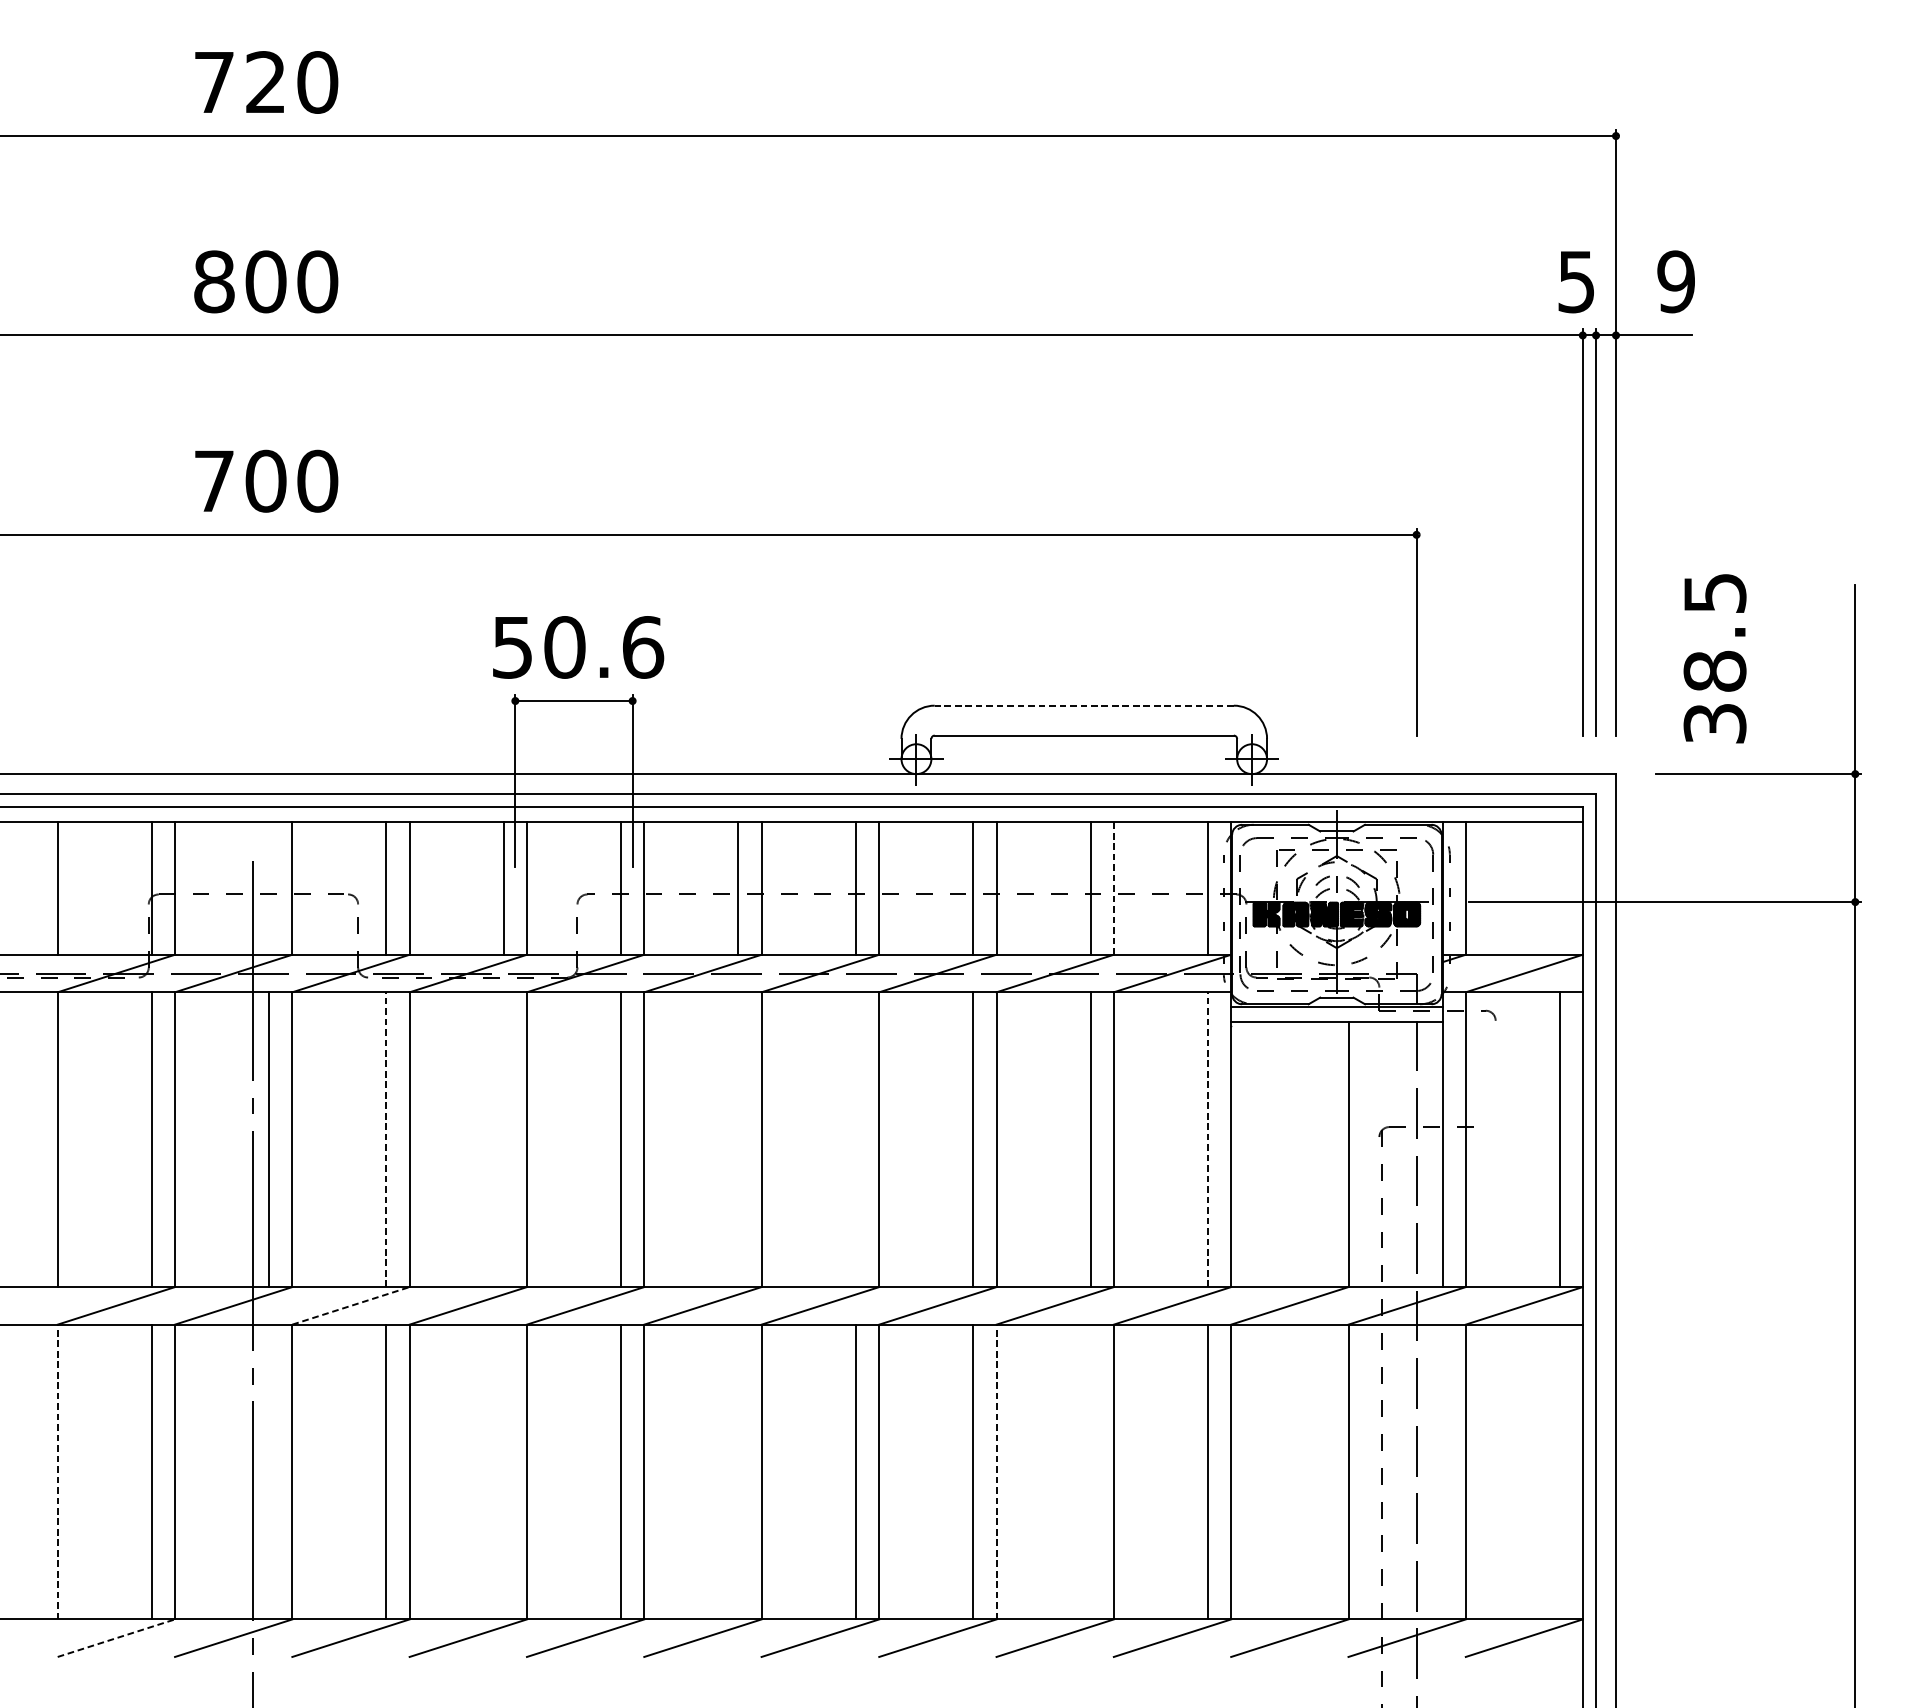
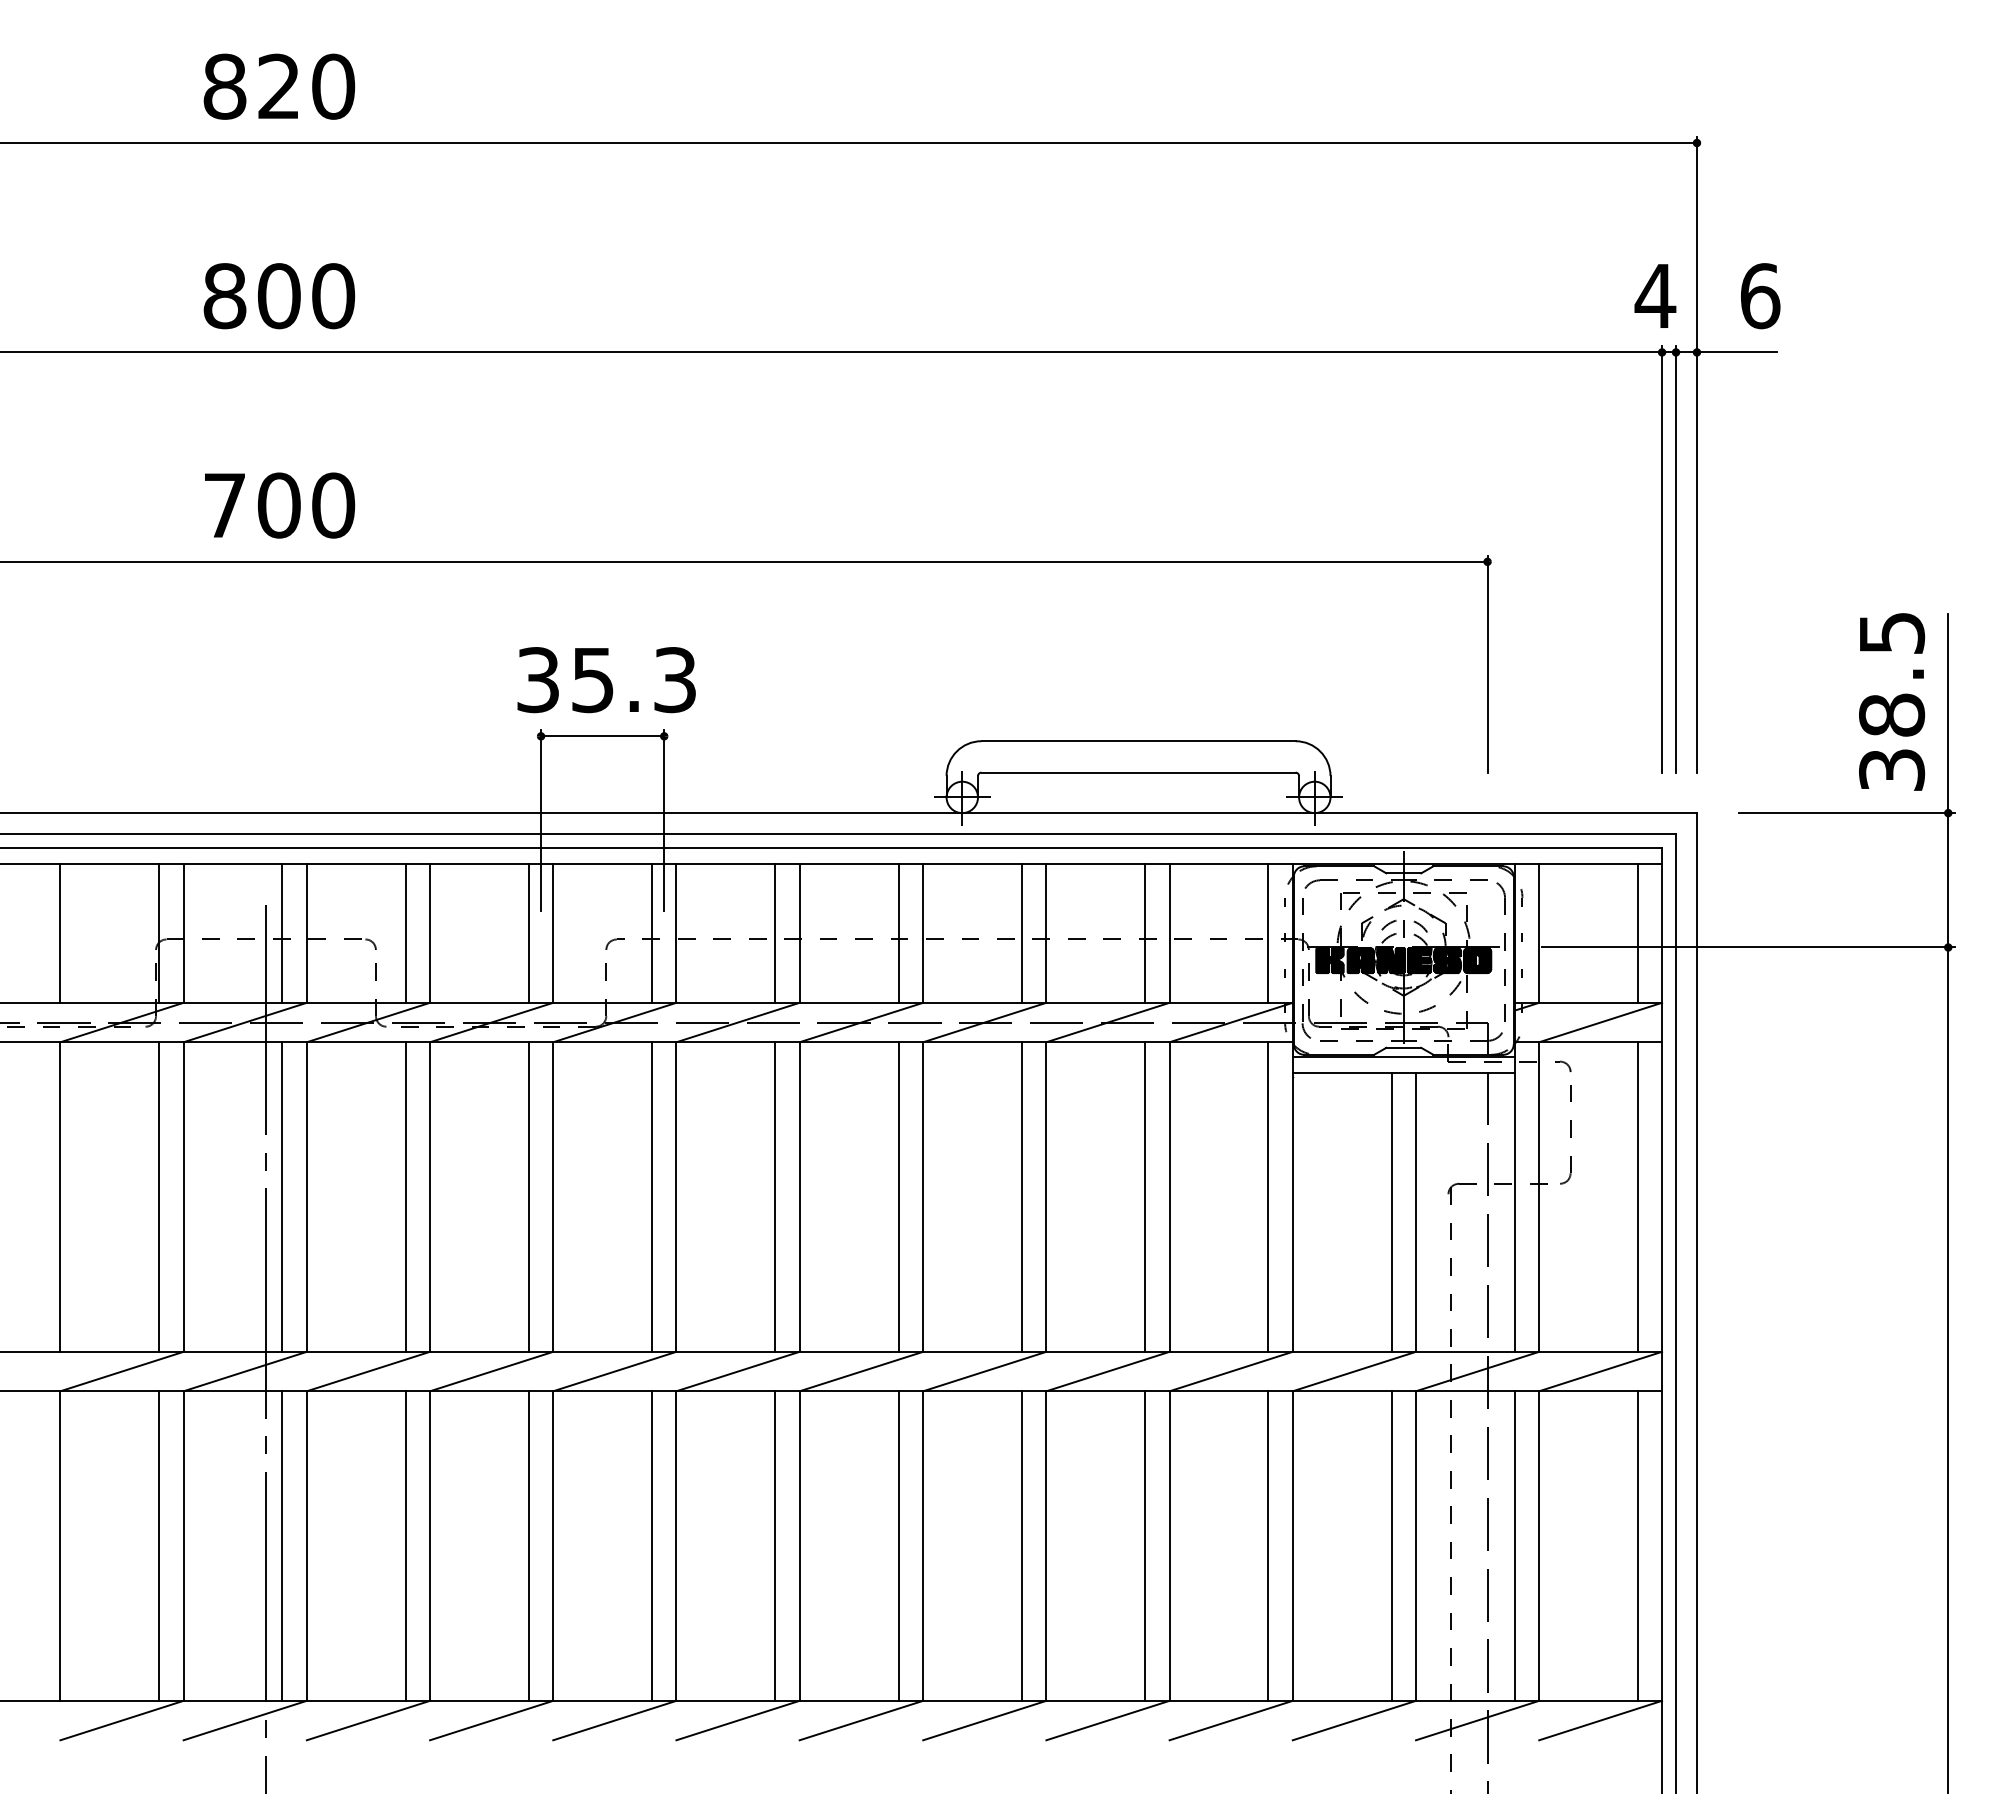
text: (213, 82) -> (224, 86), 720 -> 820
text: (1576, 282) -> (1655, 296), 5 -> 4
text: (1676, 282) -> (1760, 296), 9 -> 6
text: (578, 647) -> (607, 680), 50.6 -> 35.3
text: (1715, 658) -> (1892, 701), moved
line: (1084, 705) -> (1138, 741), dashed -> solid
line: (269, 887) -> (282, 932), added
line: (1559, 887) -> (1637, 932), added
line: (1113, 888) -> (1169, 933), dashed -> solid
part: (1490, 1080) -> (1565, 1134), added
line: (503, 1139) -> (528, 1196), added
line: (738, 1139) -> (775, 1196), added
line: (855, 1139) -> (898, 1196), added
line: (386, 1140) -> (405, 1197), dashed -> solid
line: (1208, 1140) -> (1268, 1197), dashed -> solid
line: (1325, 1154) -> (1391, 1212), added
line: (351, 1305) -> (368, 1371), dashed -> solid
line: (269, 1471) -> (282, 1545), added
line: (503, 1471) -> (528, 1545), added
line: (738, 1471) -> (775, 1545), added
line: (1090, 1471) -> (1145, 1545), added
line: (1325, 1471) -> (1391, 1545), added
line: (1442, 1471) -> (1514, 1545), added
line: (1559, 1471) -> (1637, 1545), added
line: (57, 1472) -> (60, 1546), dashed -> solid
line: (996, 1472) -> (1046, 1546), dashed -> solid
line: (116, 1638) -> (122, 1720), dashed -> solid

